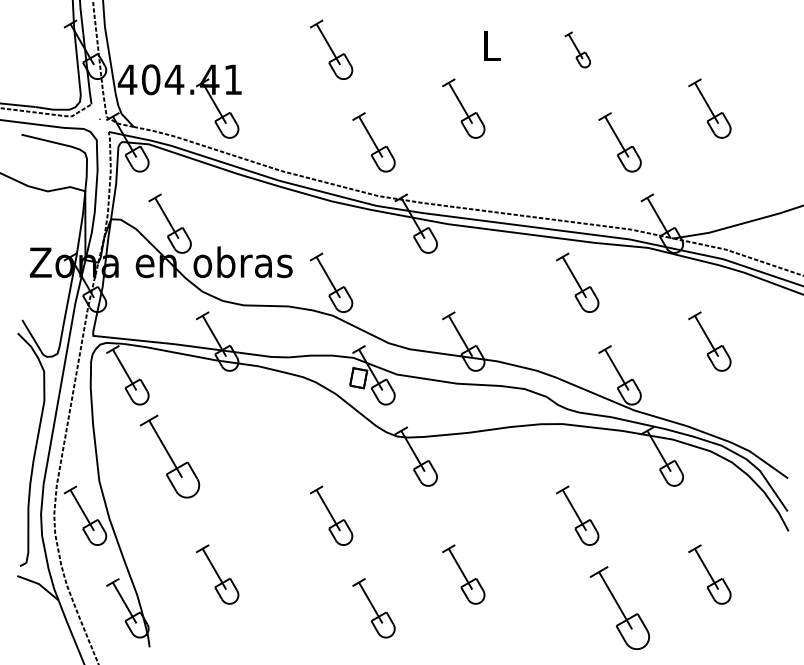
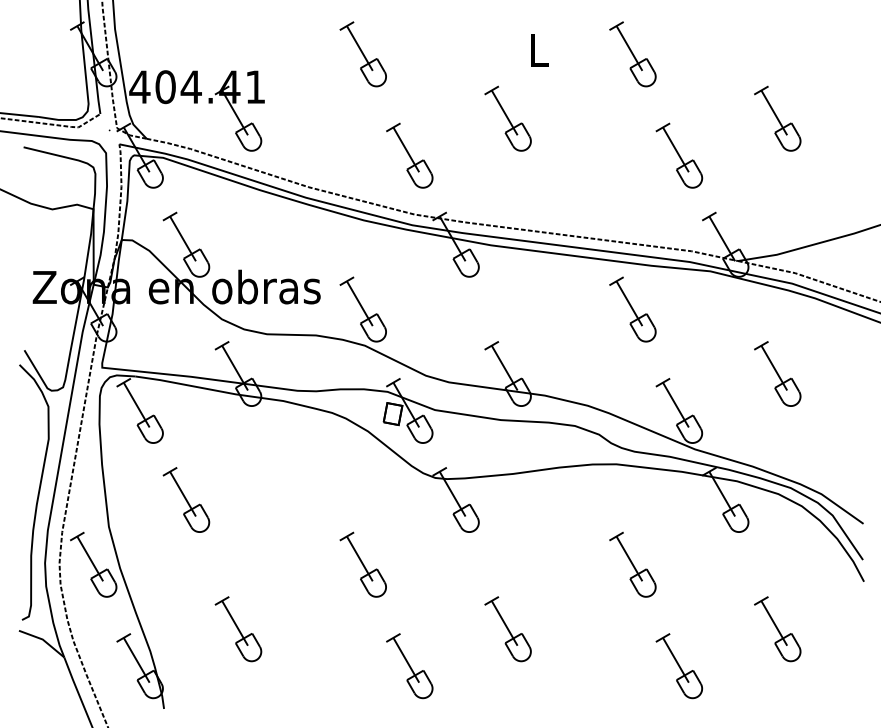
part: (577, 49) -> (632, 54), size x1.67
part: (170, 456) -> (186, 499), size x0.71
part: (620, 608) -> (679, 666), size x0.71

